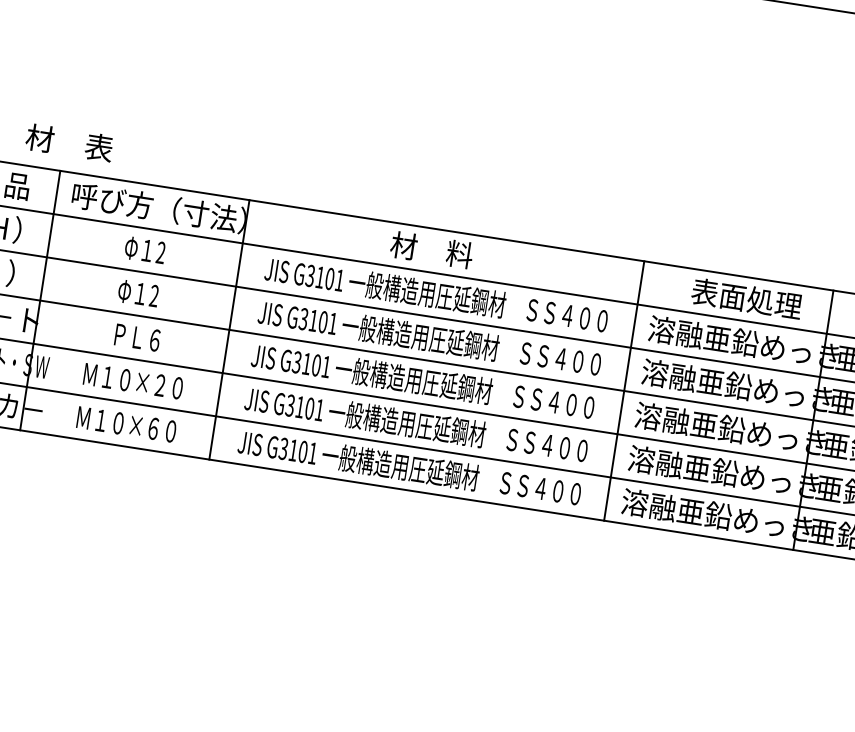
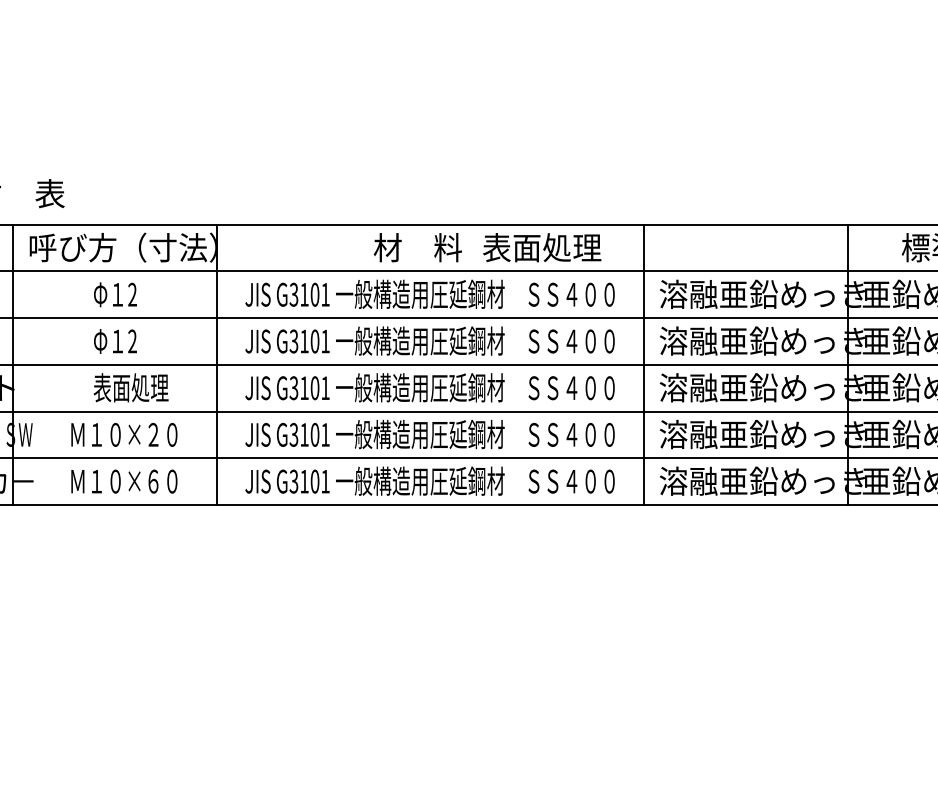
text: (747, 298) -> (542, 247), moved
text: (145, 338) -> (130, 387), ＰＬ６ -> 表面処理

